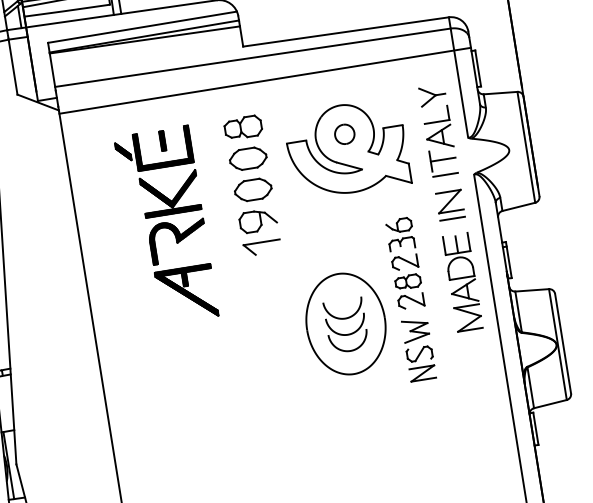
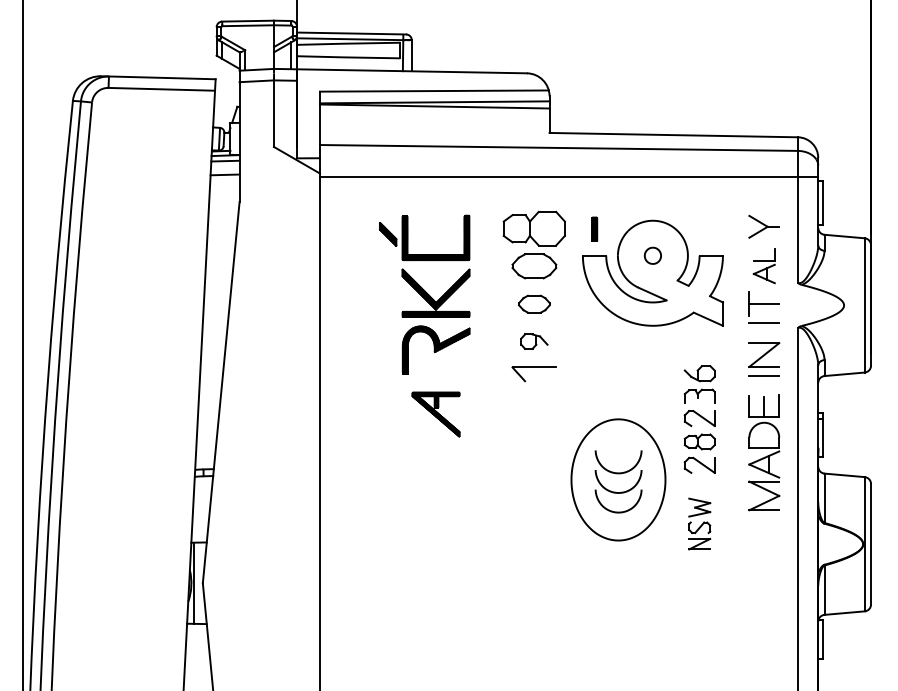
part: (243, 127) -> (534, 228), size x1.4
part: (438, 127) -> (764, 265), size x0.7
part: (344, 134) -> (652, 255), size x0.7
part: (162, 140) -> (594, 228), moved
part: (253, 190) -> (534, 304), size x0.7
part: (258, 220) -> (534, 341), size x0.6
part: (186, 294) -> (435, 414), size x0.7
part: (418, 349) -> (699, 523), size x0.7

